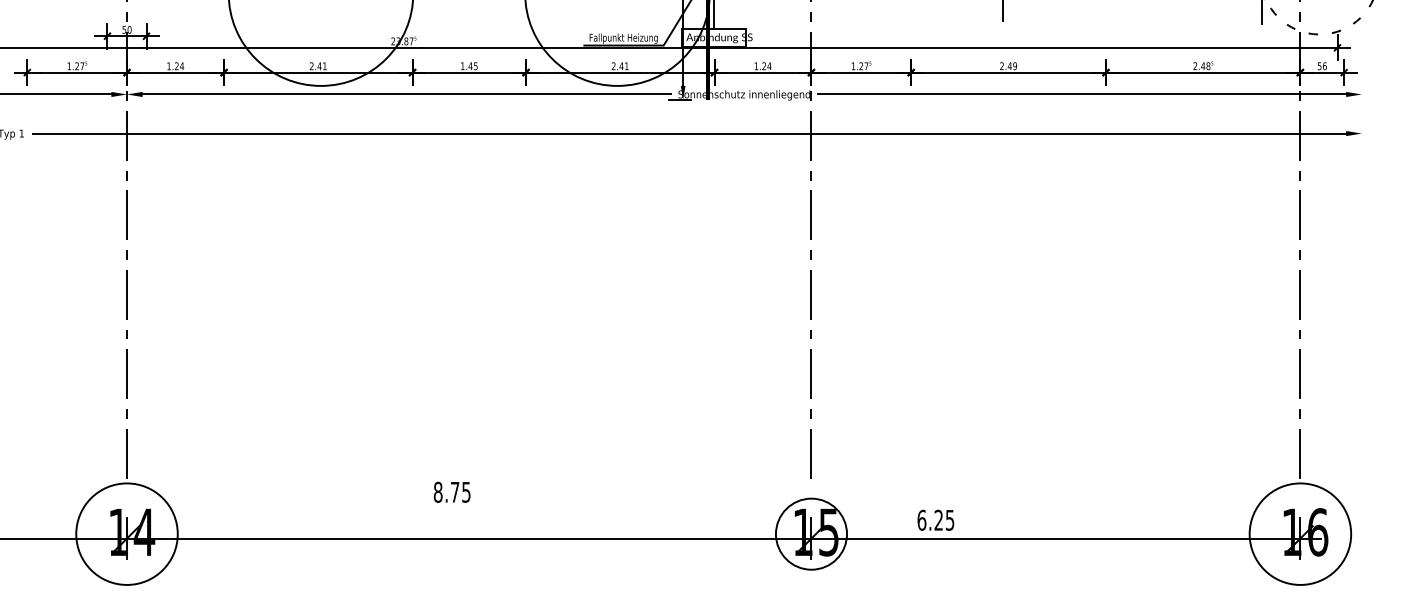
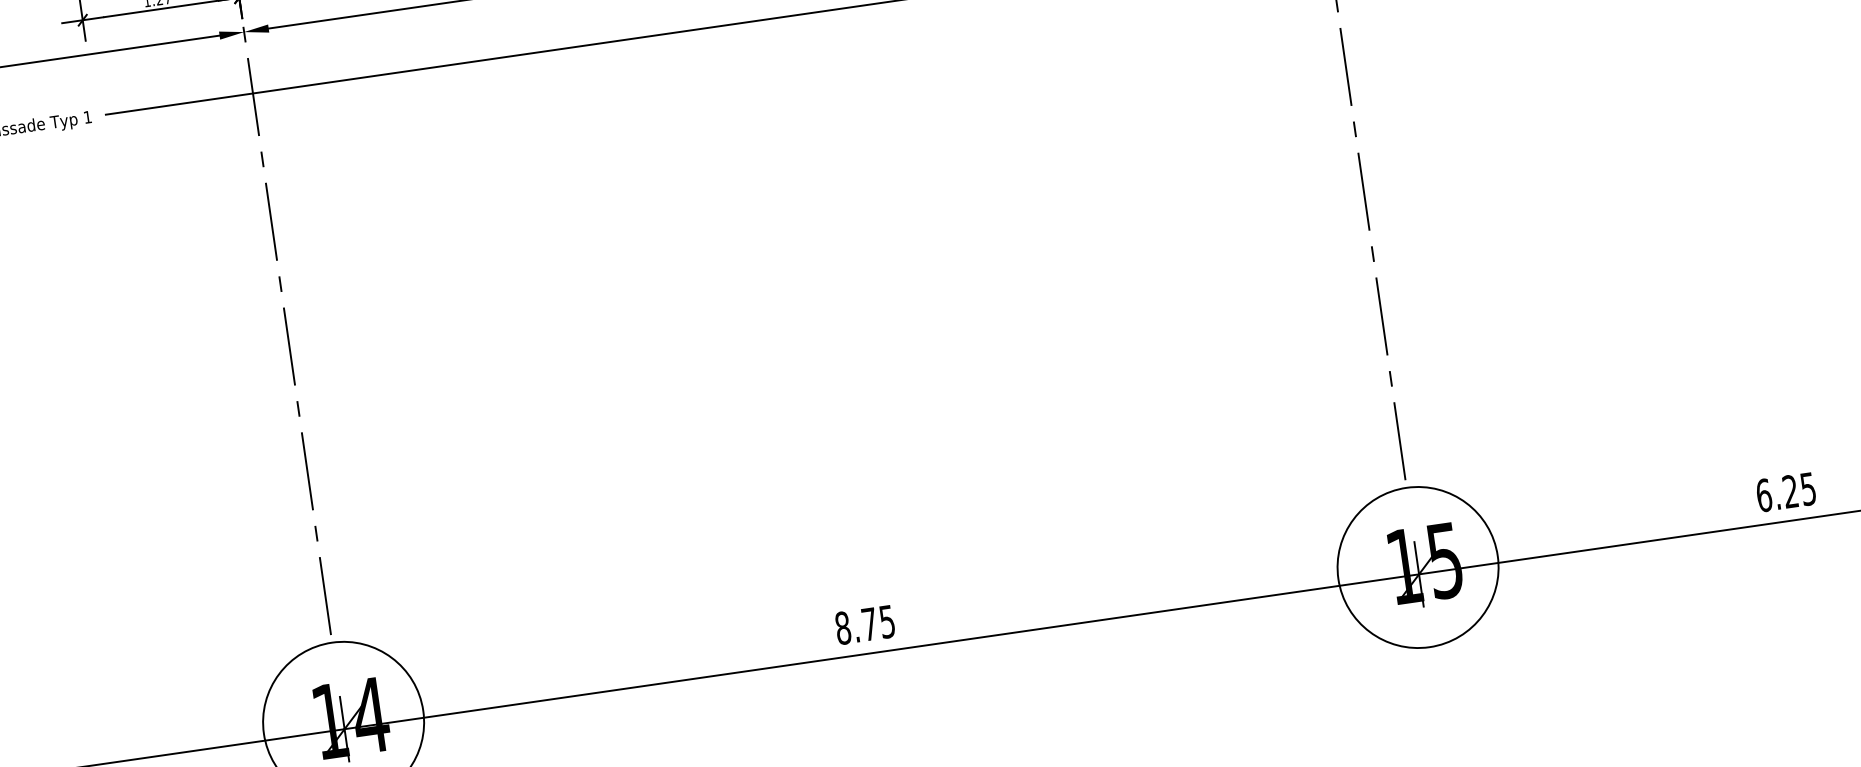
text: (451, 491) -> (863, 623), moved
text: (935, 519) -> (1785, 491), moved
circle: (811, 533) -> (1417, 566), size x1.43

